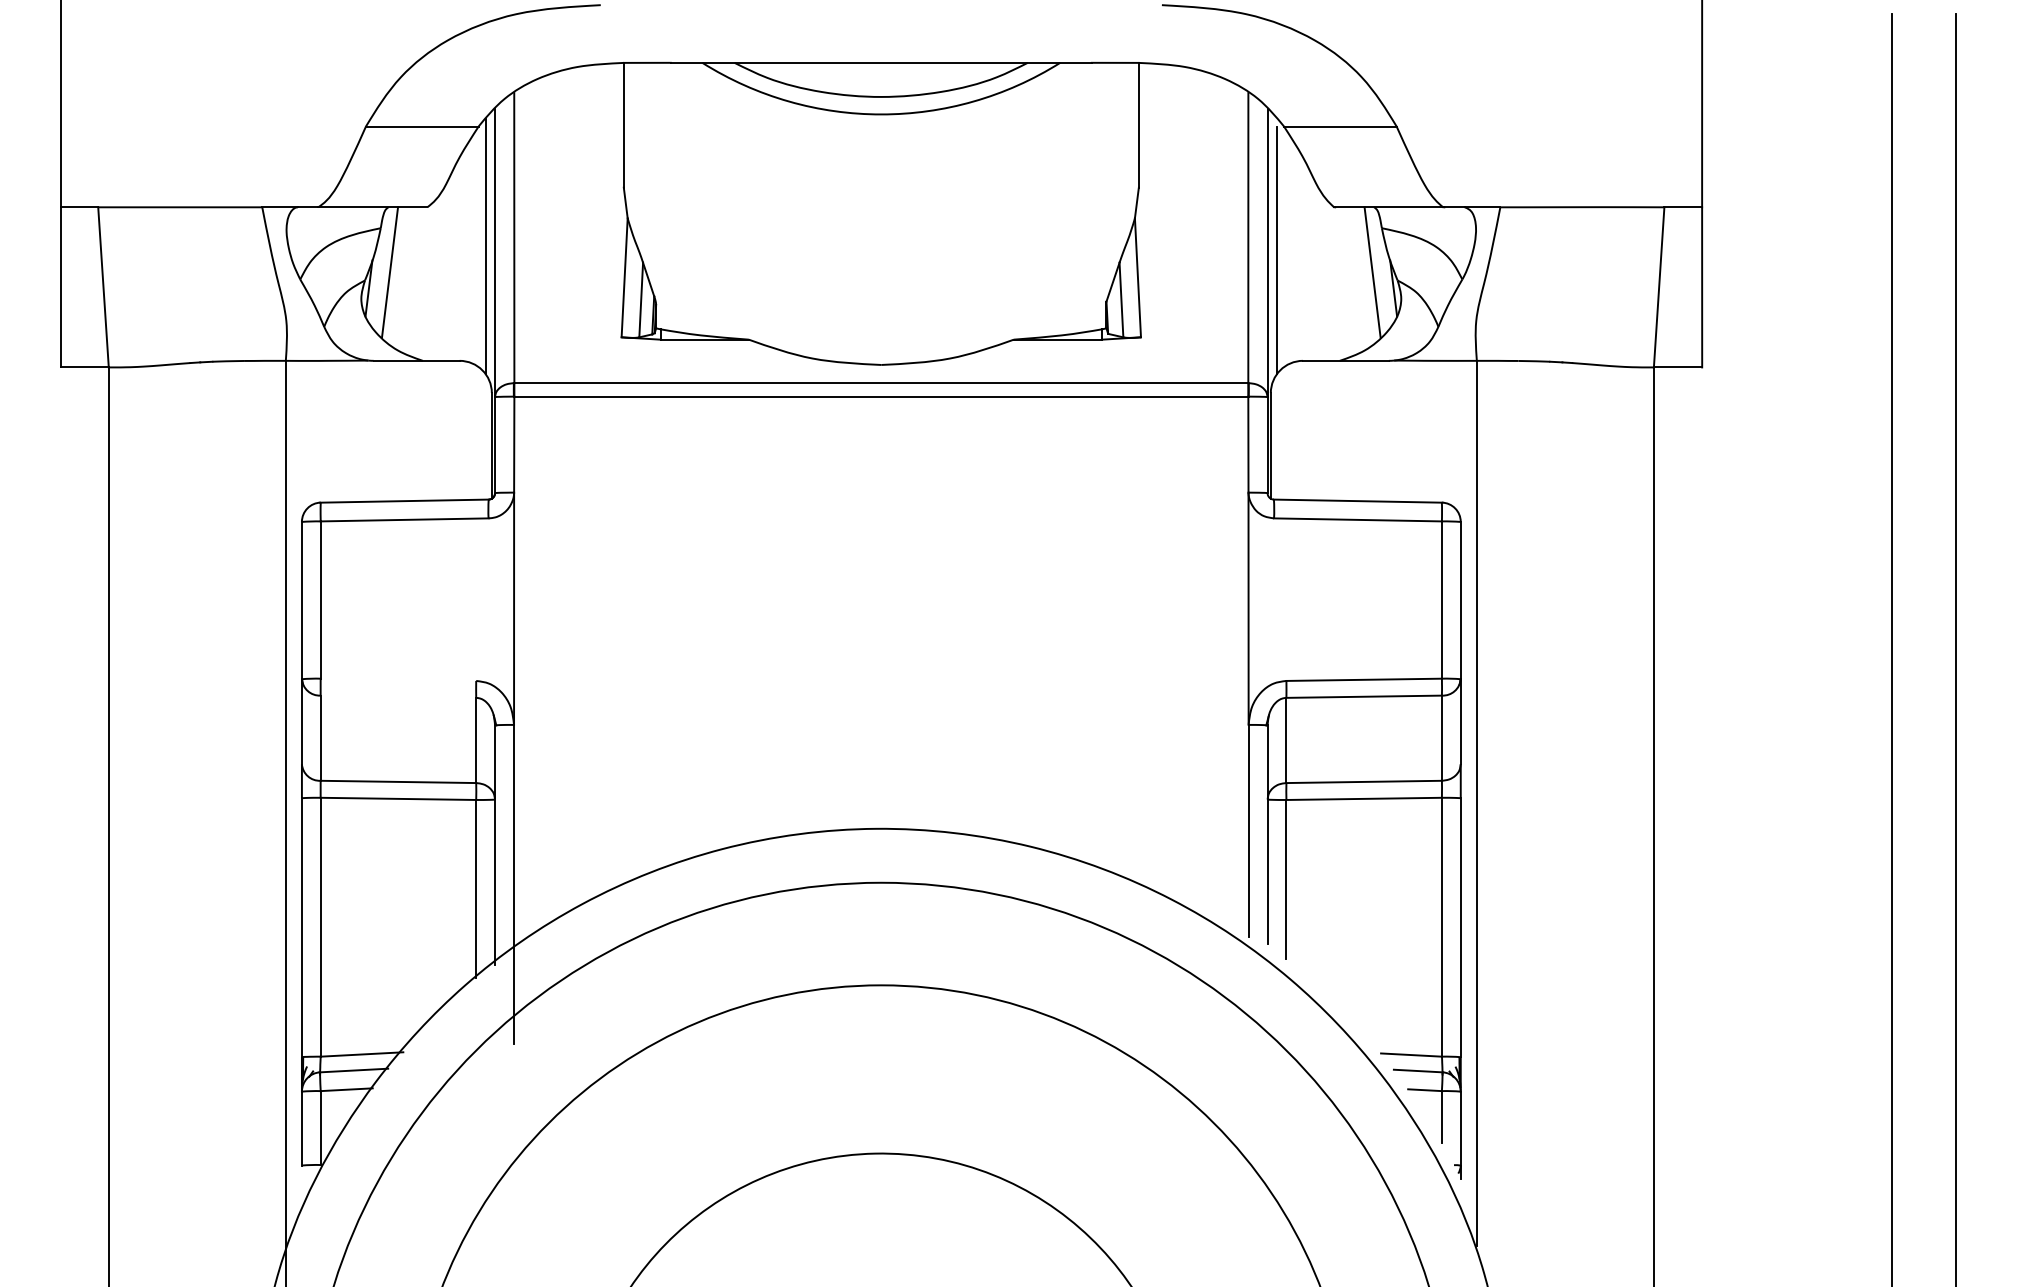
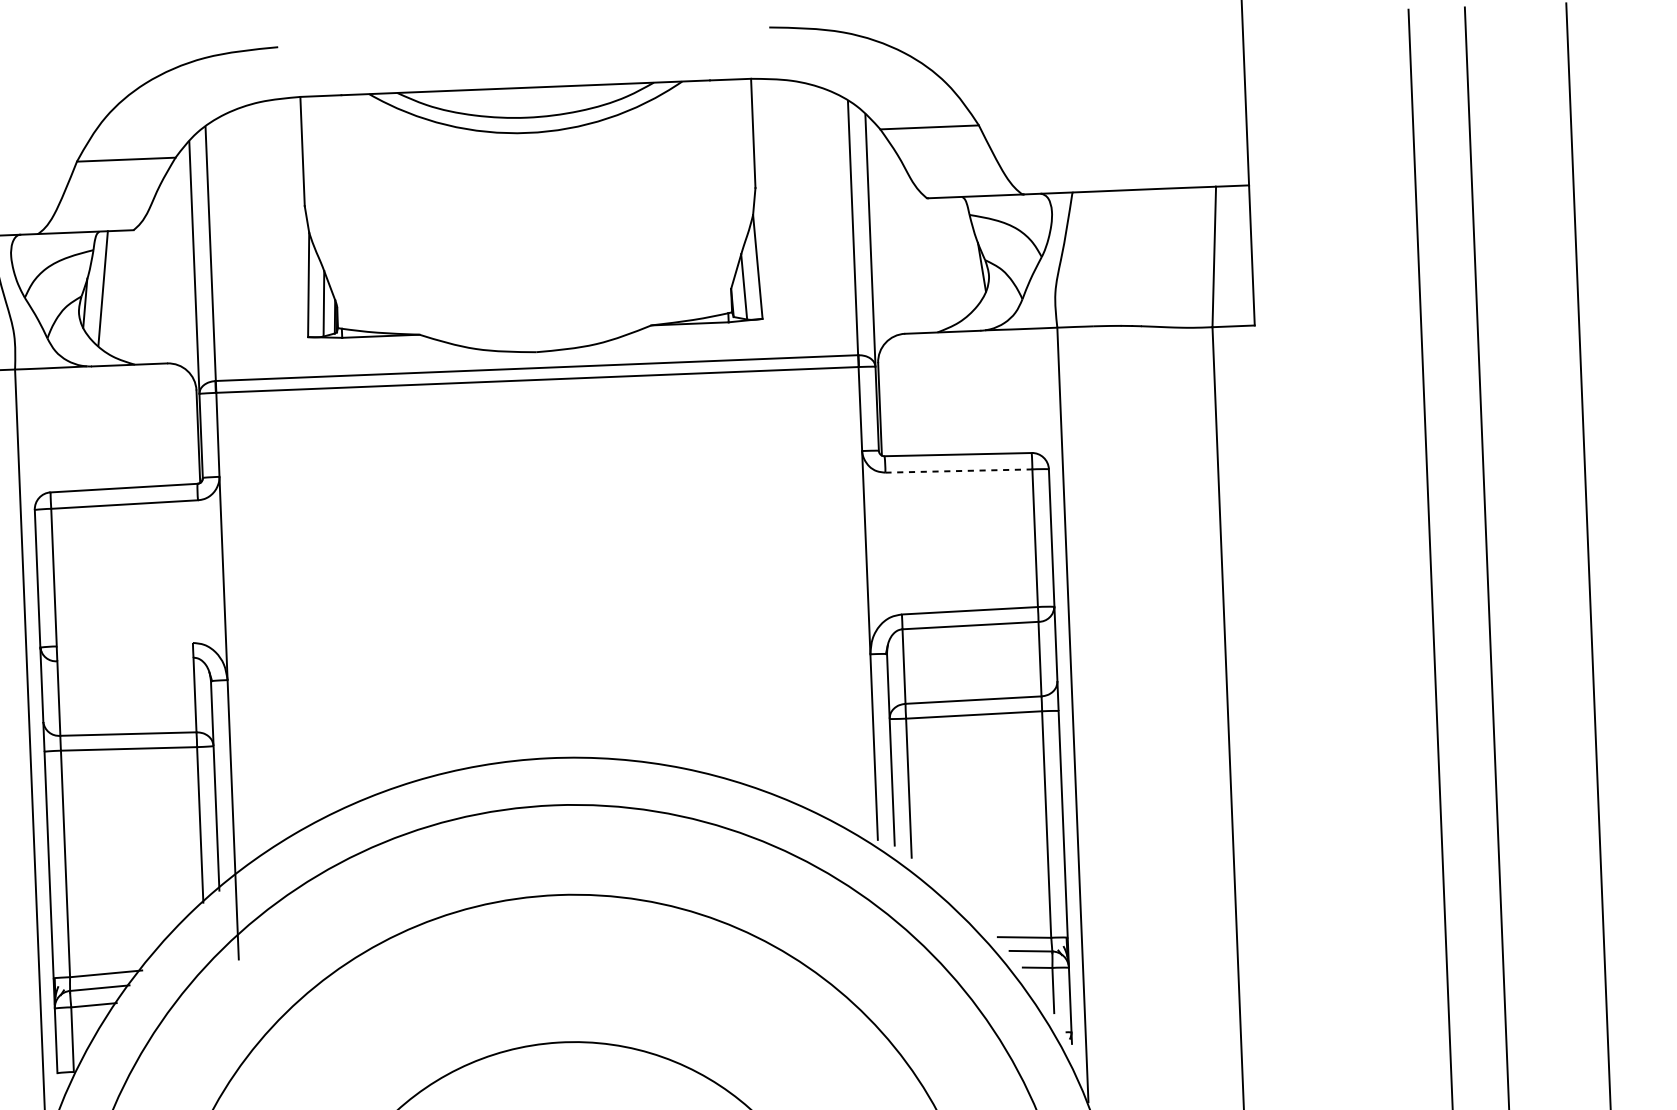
line: (485, 246) -> (185, 262), removed
line: (1277, 249) -> (878, 237), removed
line: (1372, 272) -> (962, 254), removed
line: (1357, 519) -> (958, 470), solid -> dashed

